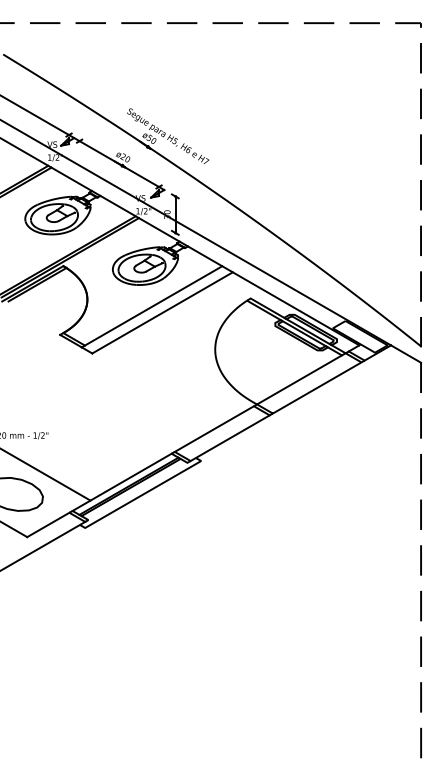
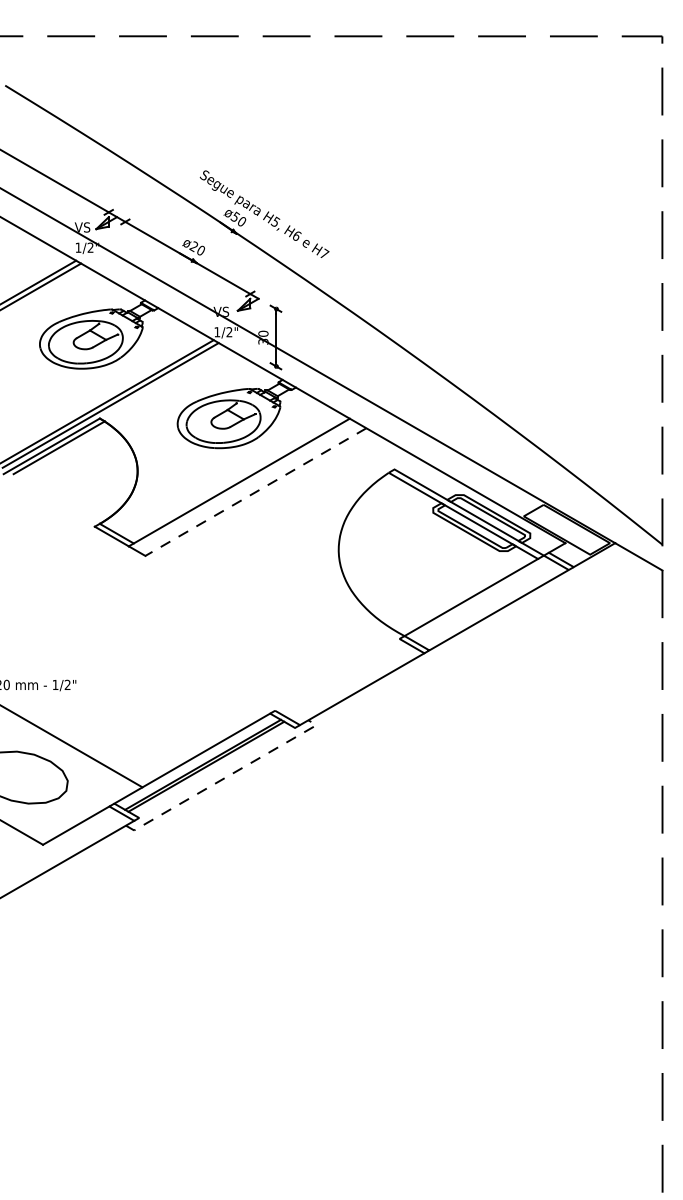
line: (162, 313) -> (255, 493), solid -> dashed
line: (213, 428) -> (335, 673), removed
line: (143, 494) -> (225, 777), solid -> dashed

